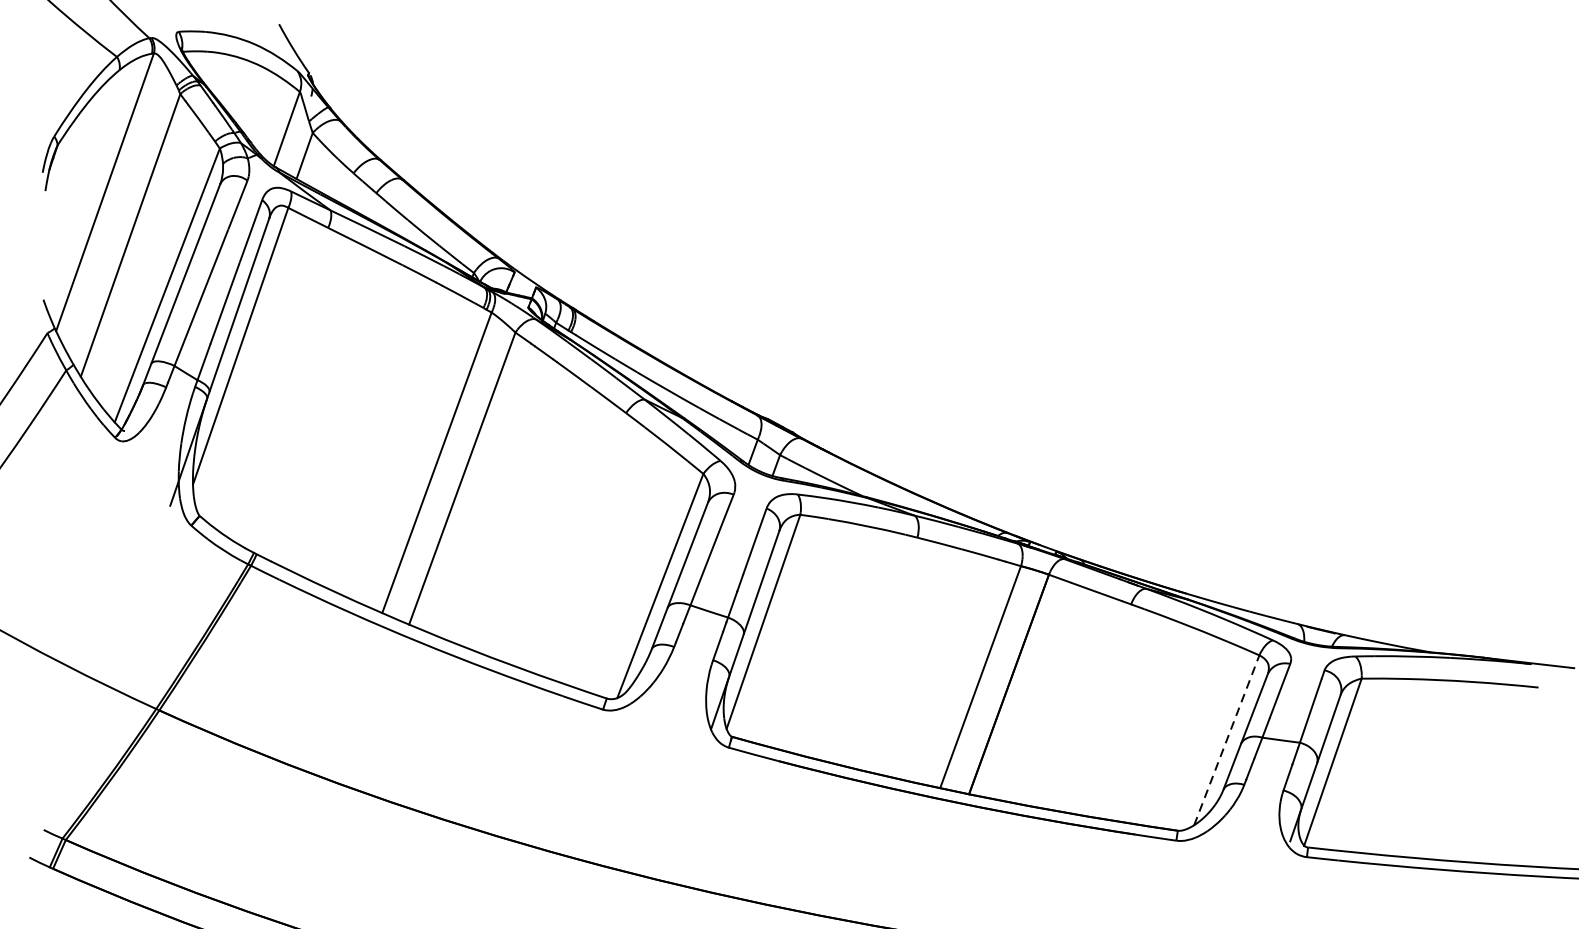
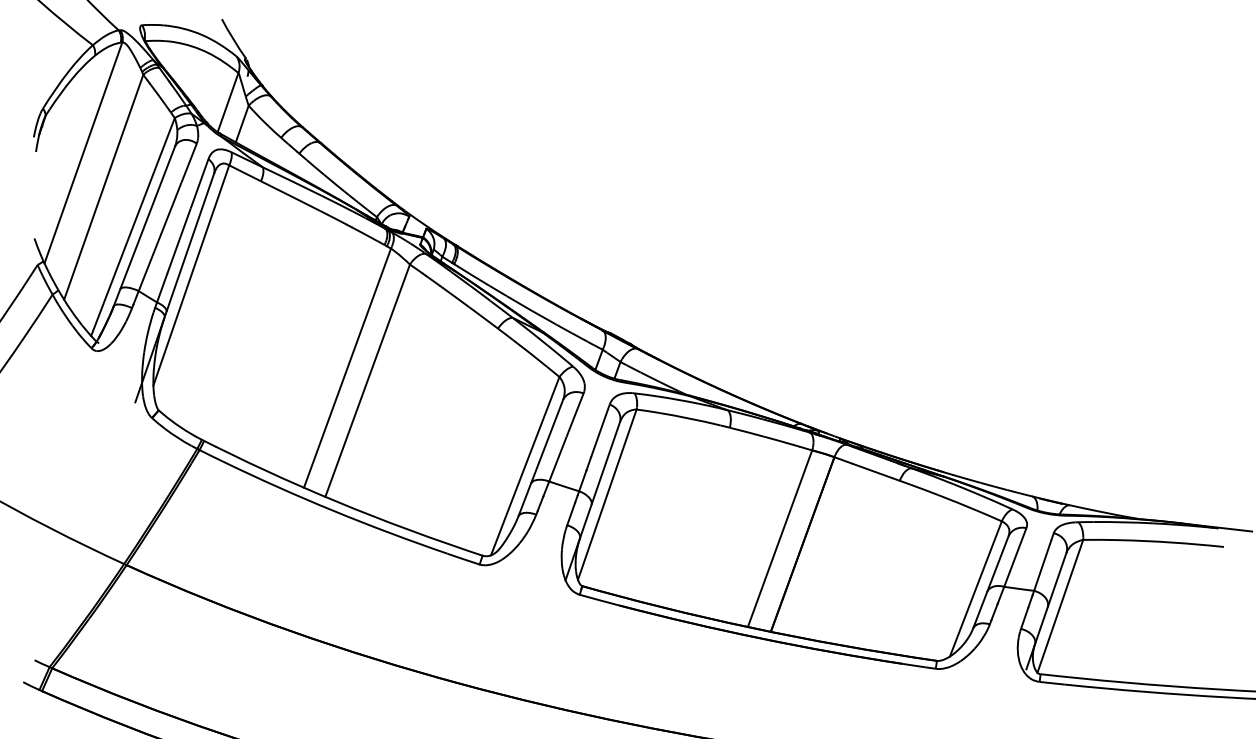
line: (1227, 739) -> (976, 588), dashed -> solid

